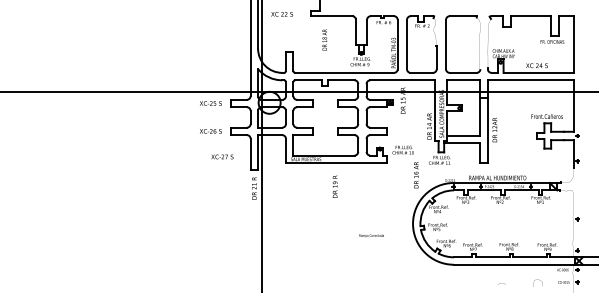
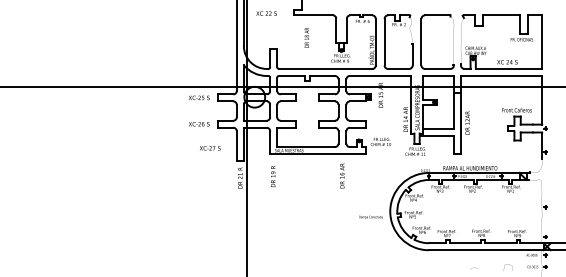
text: (416, 175) -> (342, 176), moved
text: (334, 186) -> (272, 176), moved
text: (371, 235) -> (370, 216), moved

